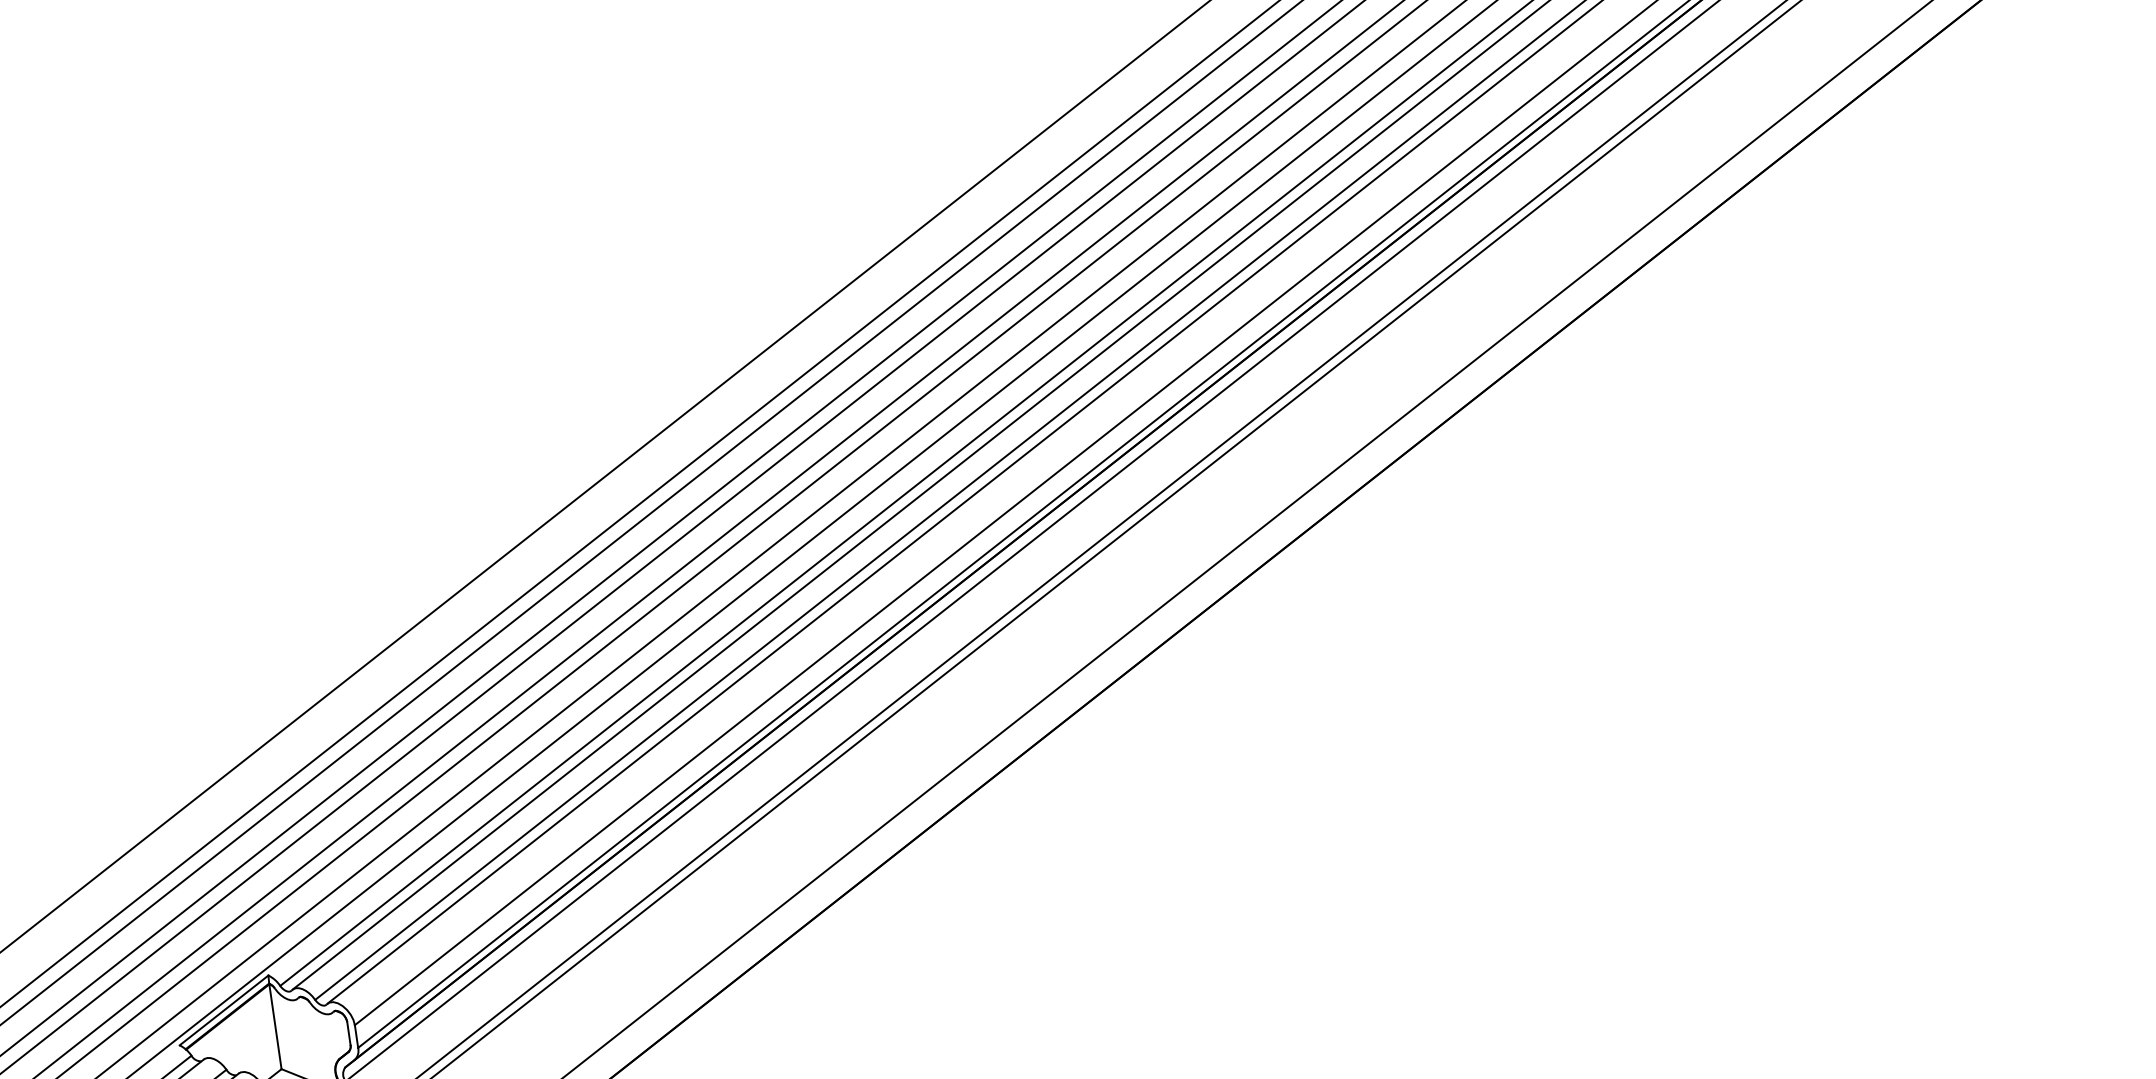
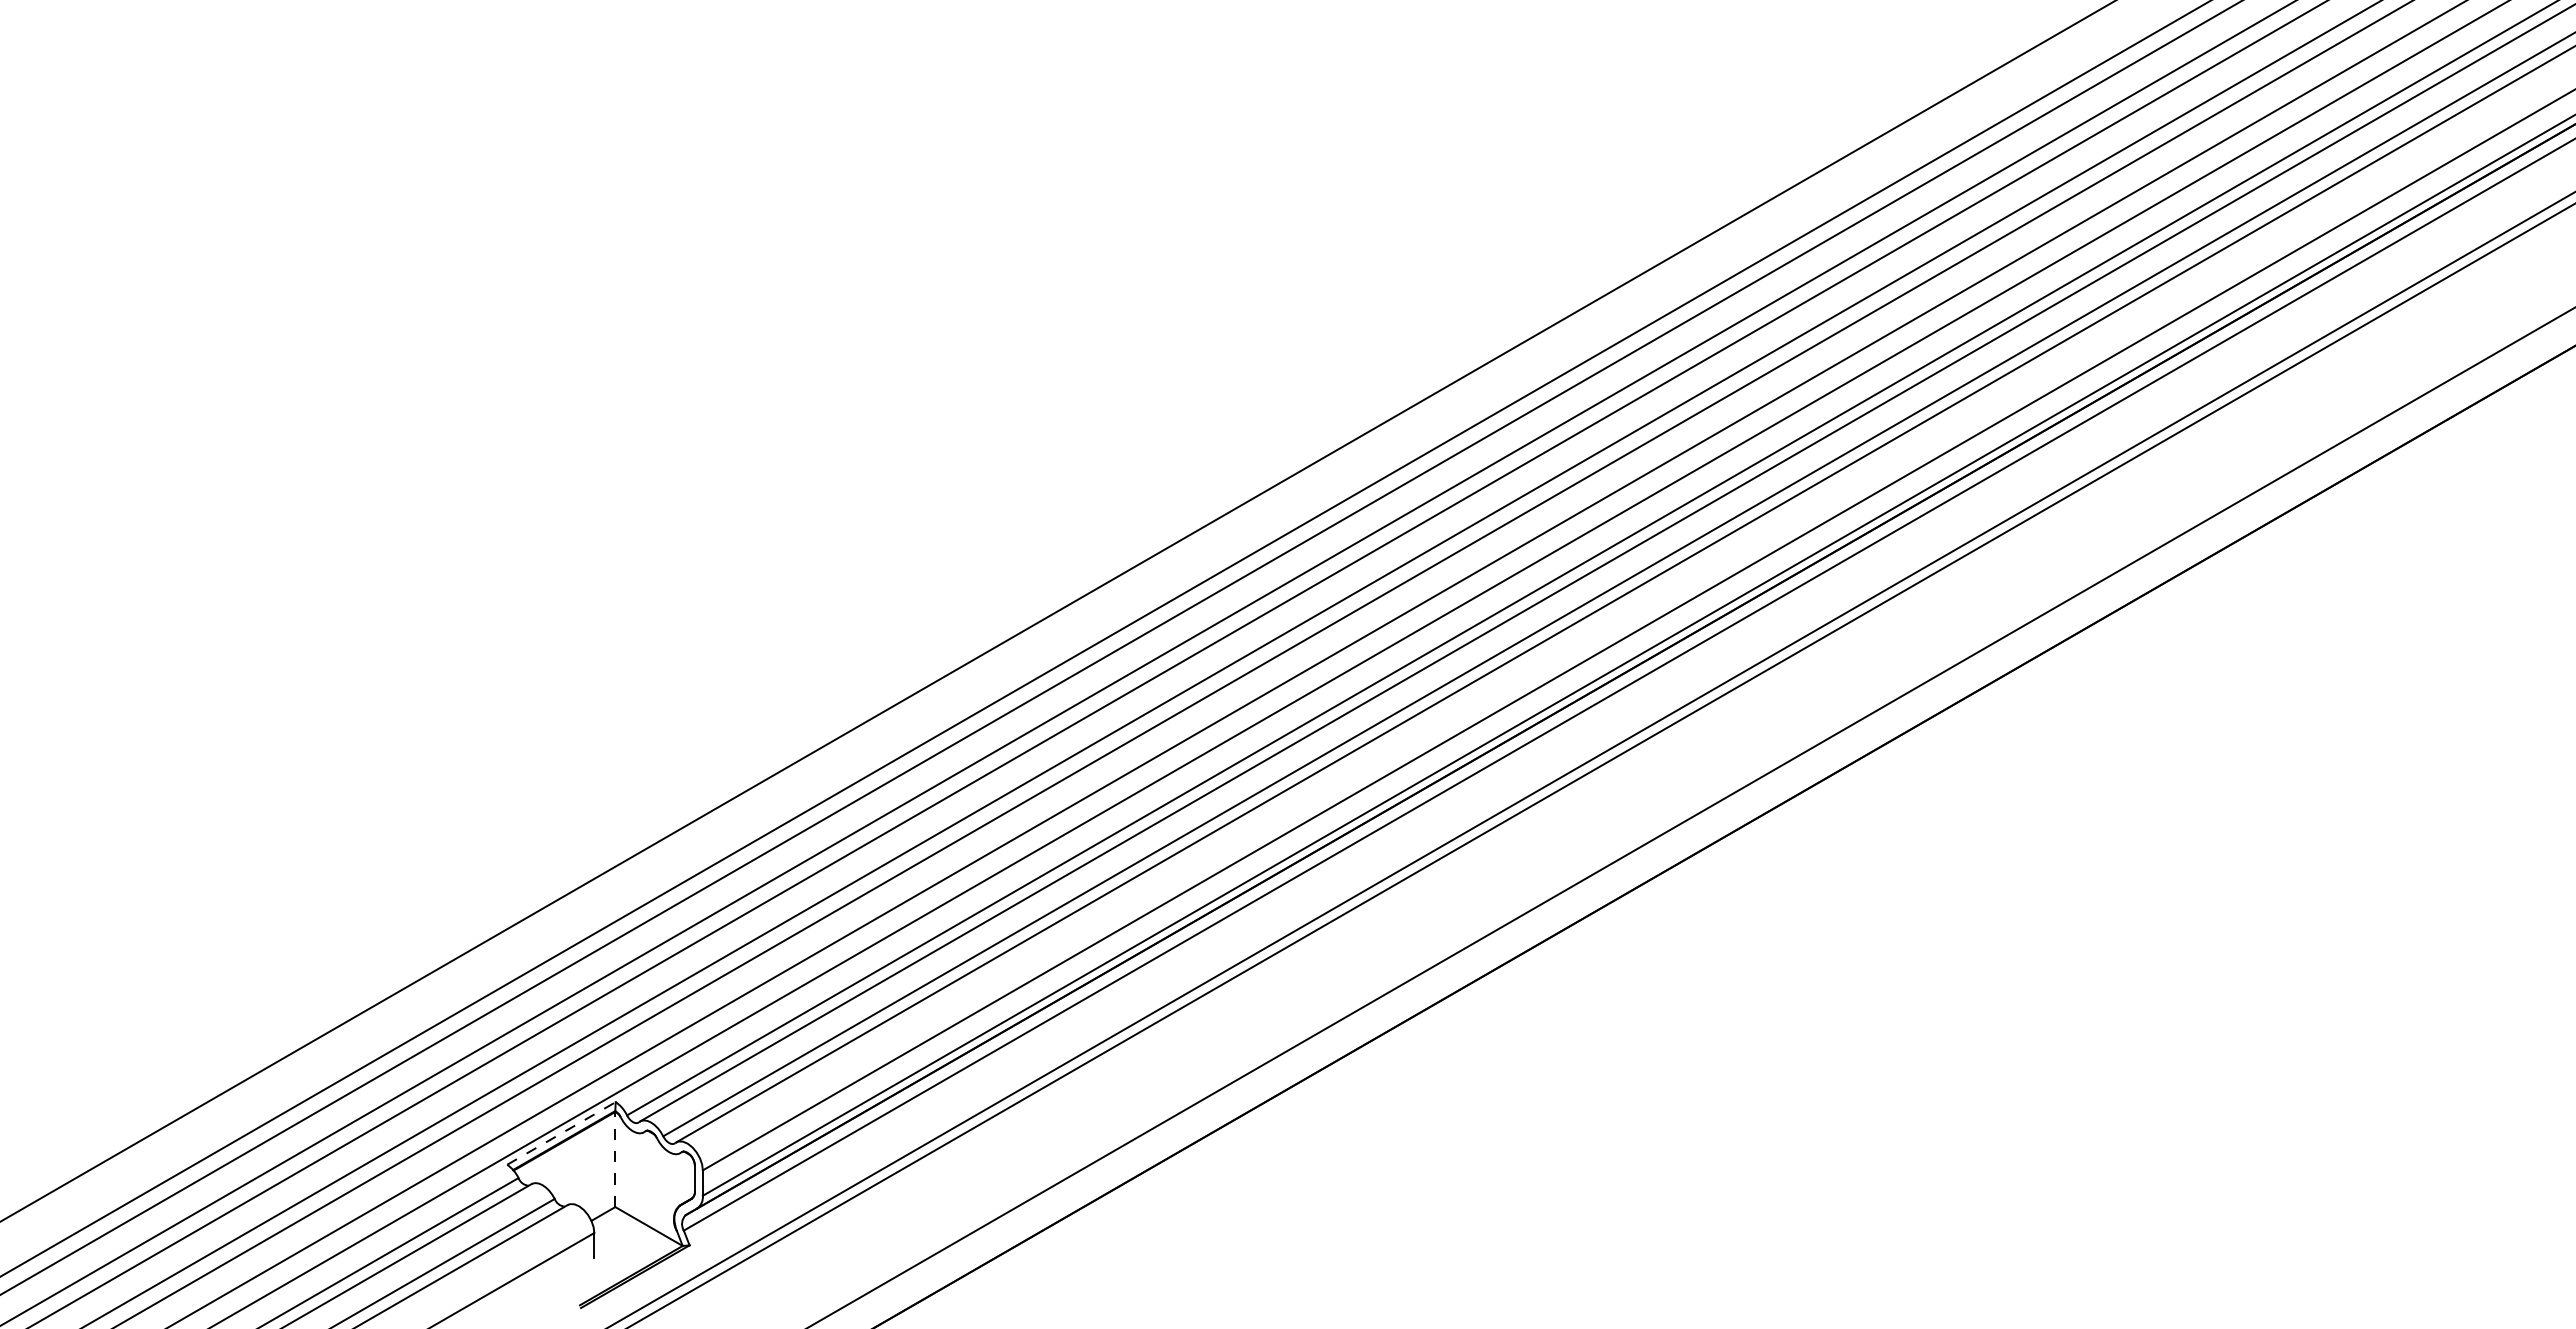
line: (224, 1010) -> (561, 1133), solid -> dashed
line: (275, 1026) -> (615, 1159), solid -> dashed

